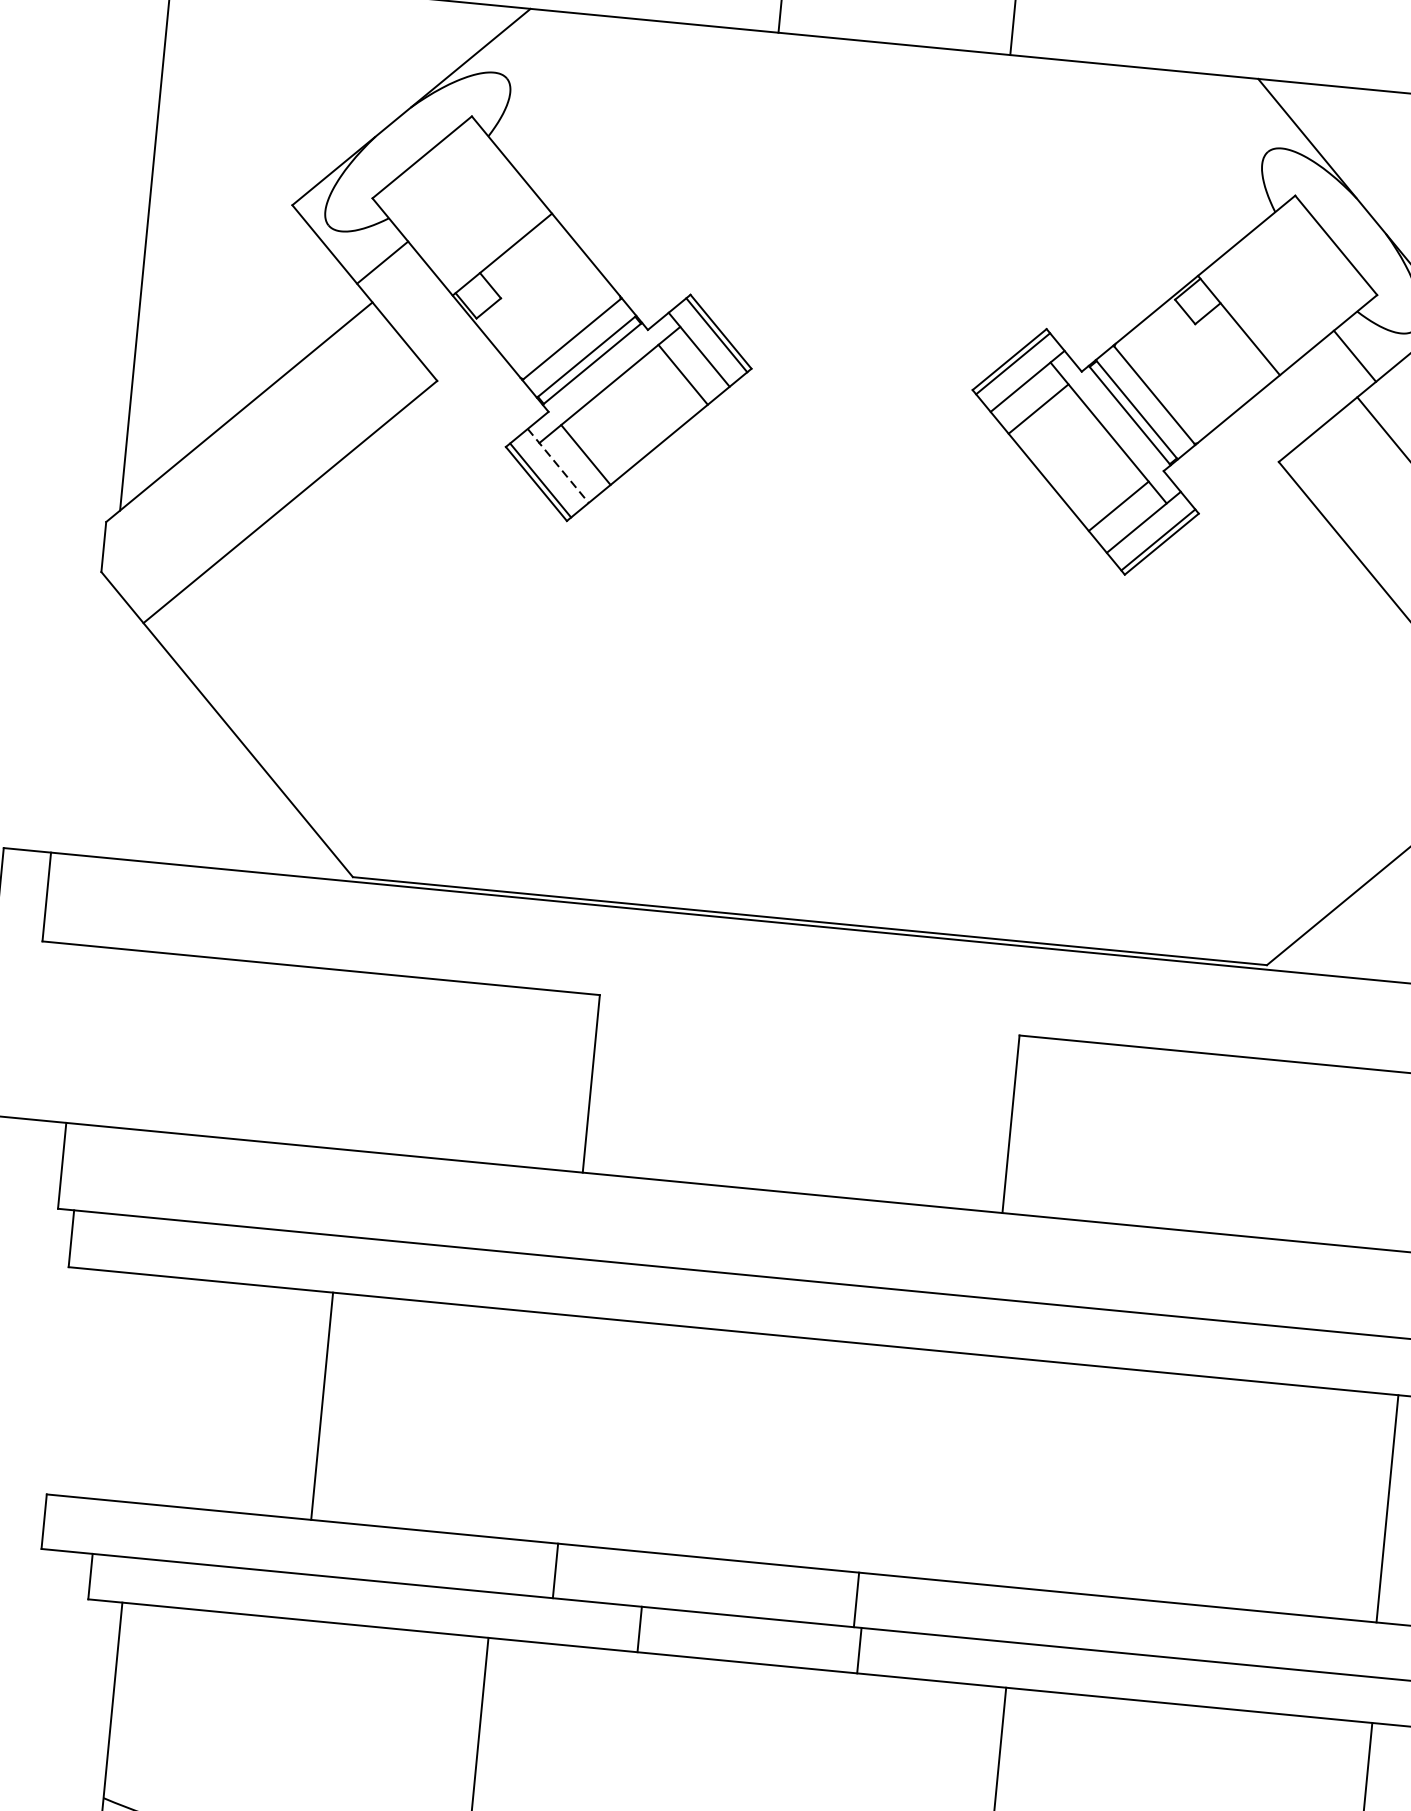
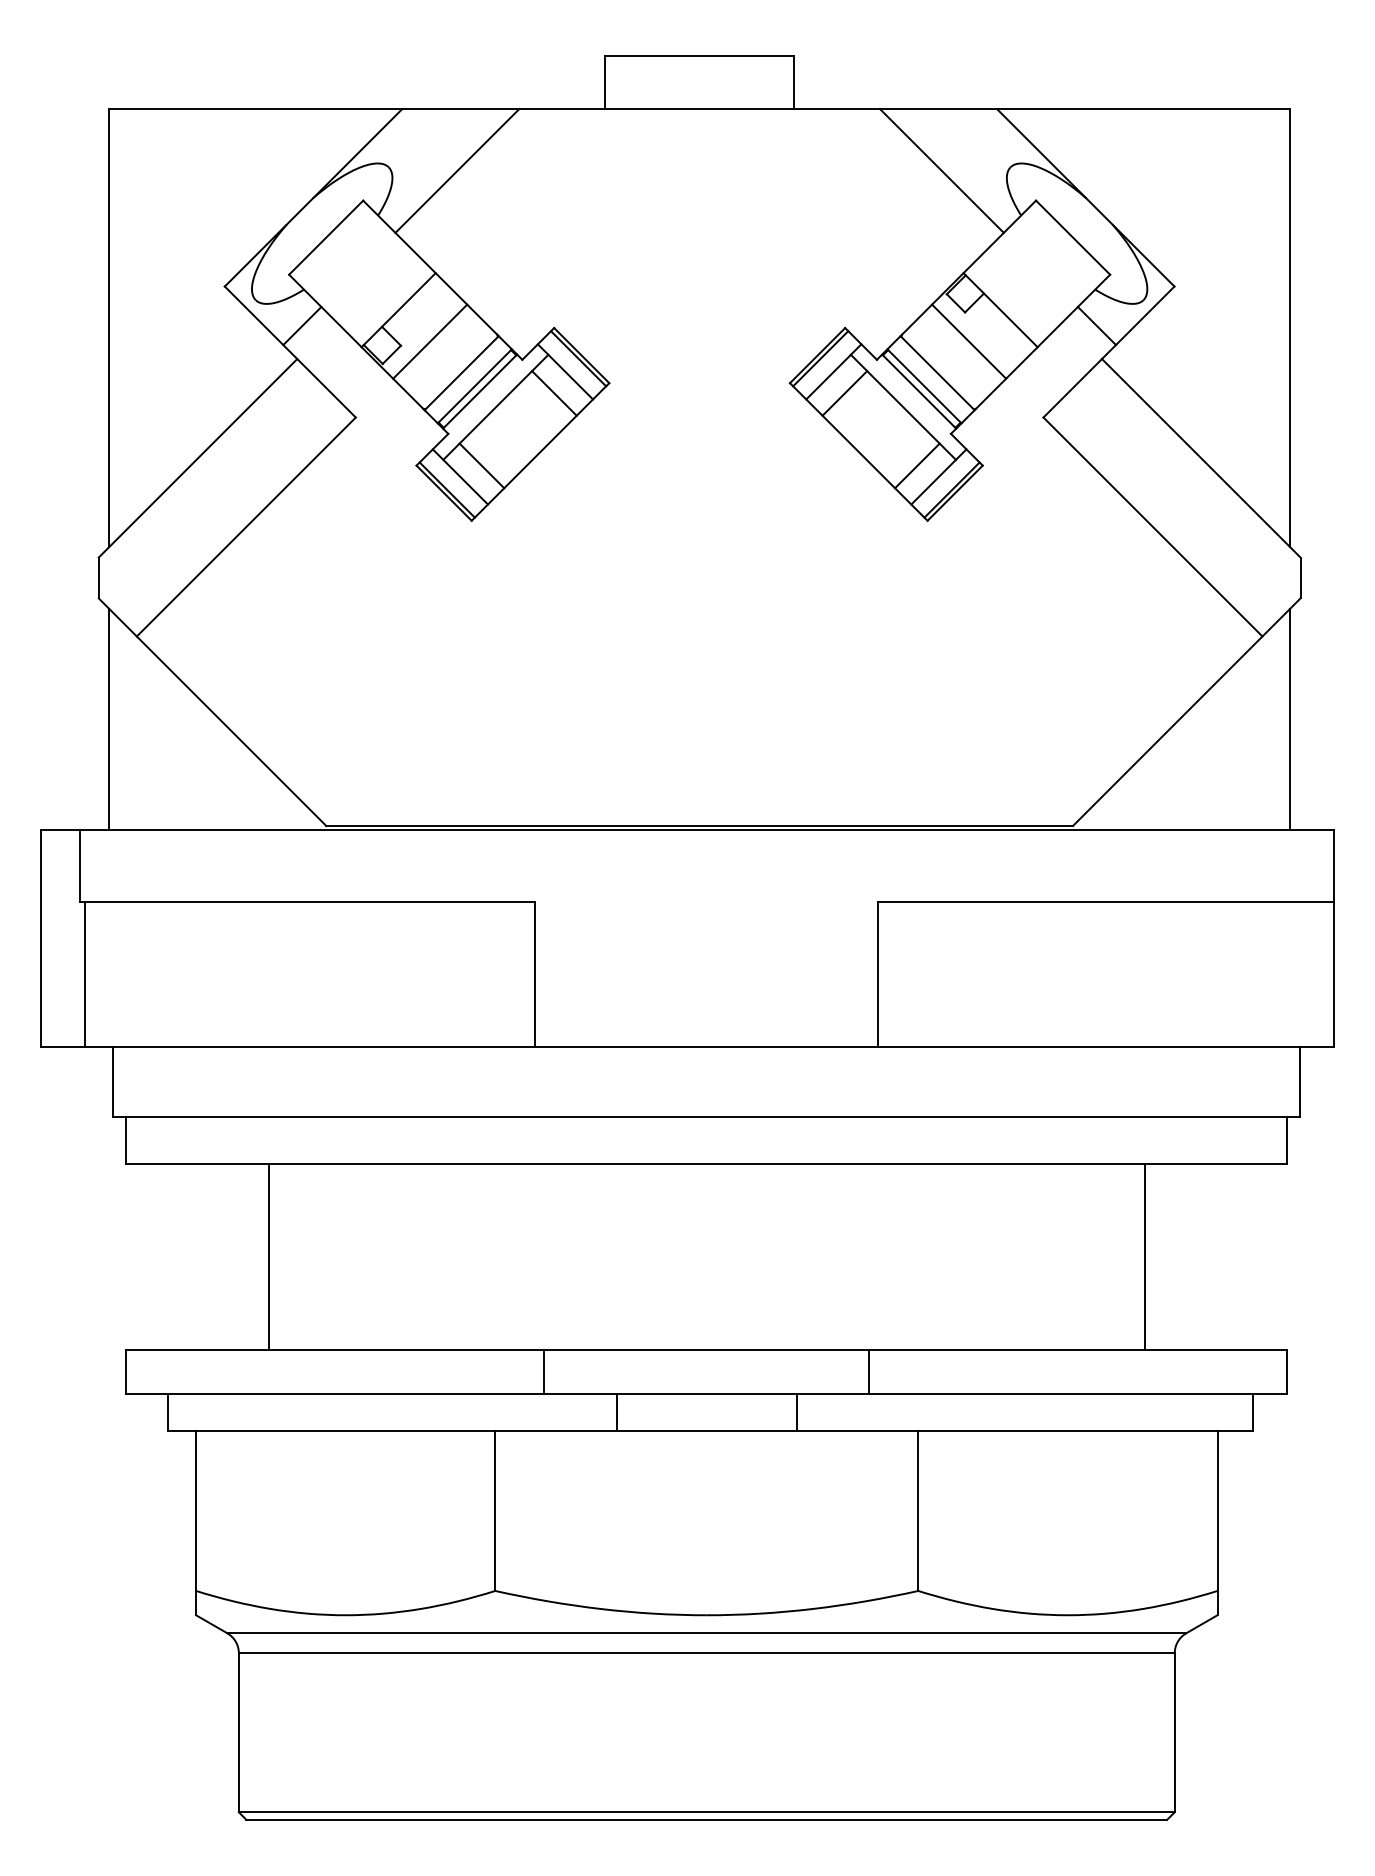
line: (590, 90) -> (457, 170), added
line: (1183, 147) -> (941, 170), added
line: (537, 296) -> (430, 341), added
line: (1197, 360) -> (969, 341), added
line: (558, 466) -> (460, 477), dashed -> solid
line: (100, 720) -> (109, 718), added
line: (40, 1030) -> (85, 974), added
line: (322, 1406) -> (268, 1256), moved
line: (1388, 1508) -> (1145, 1256), moved
line: (856, 1599) -> (869, 1371), moved

